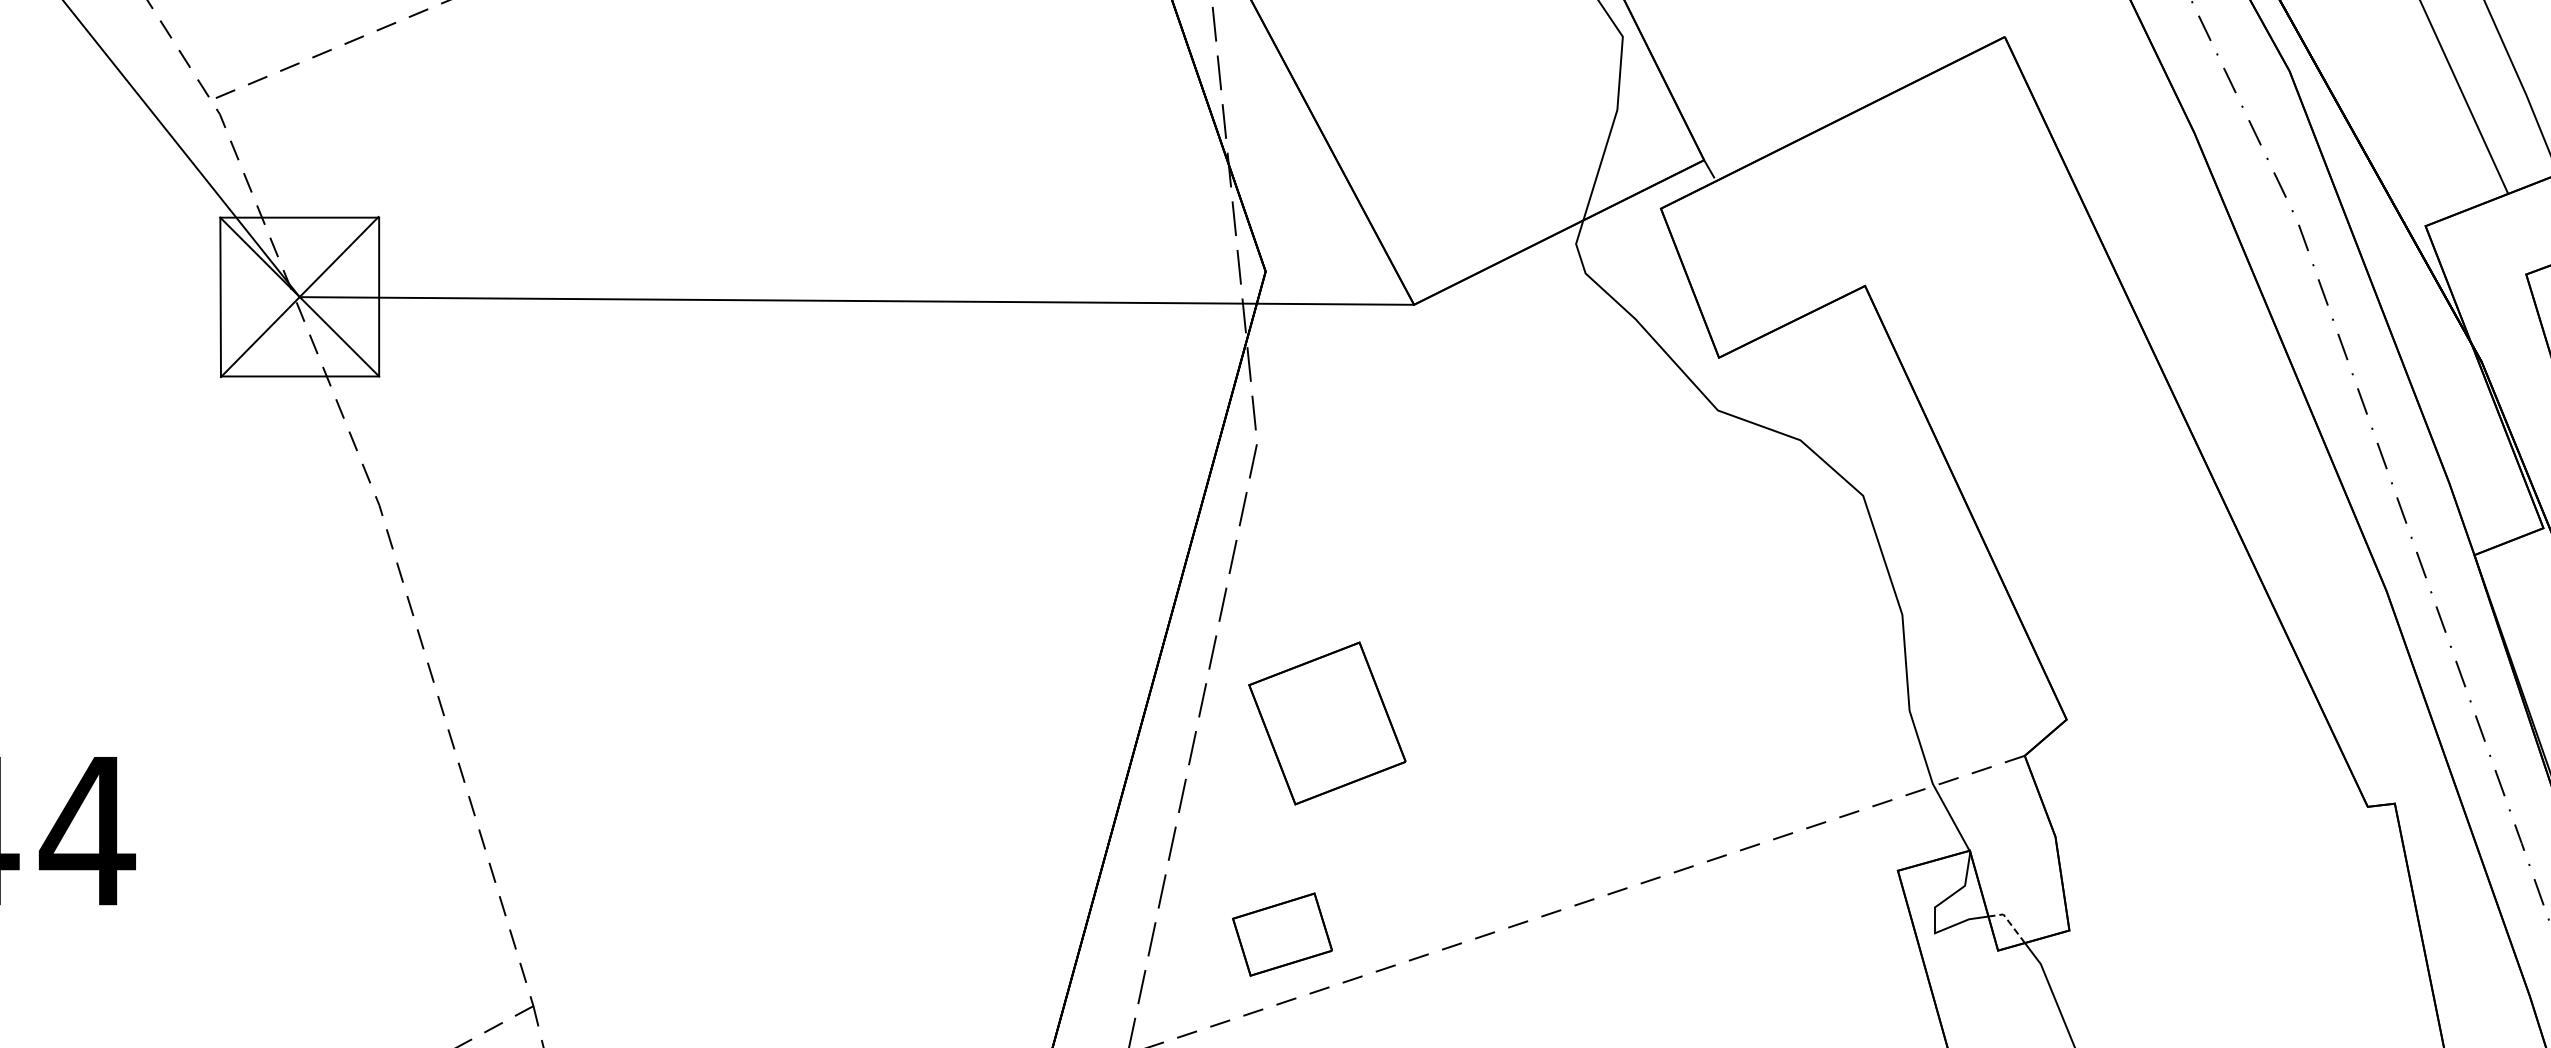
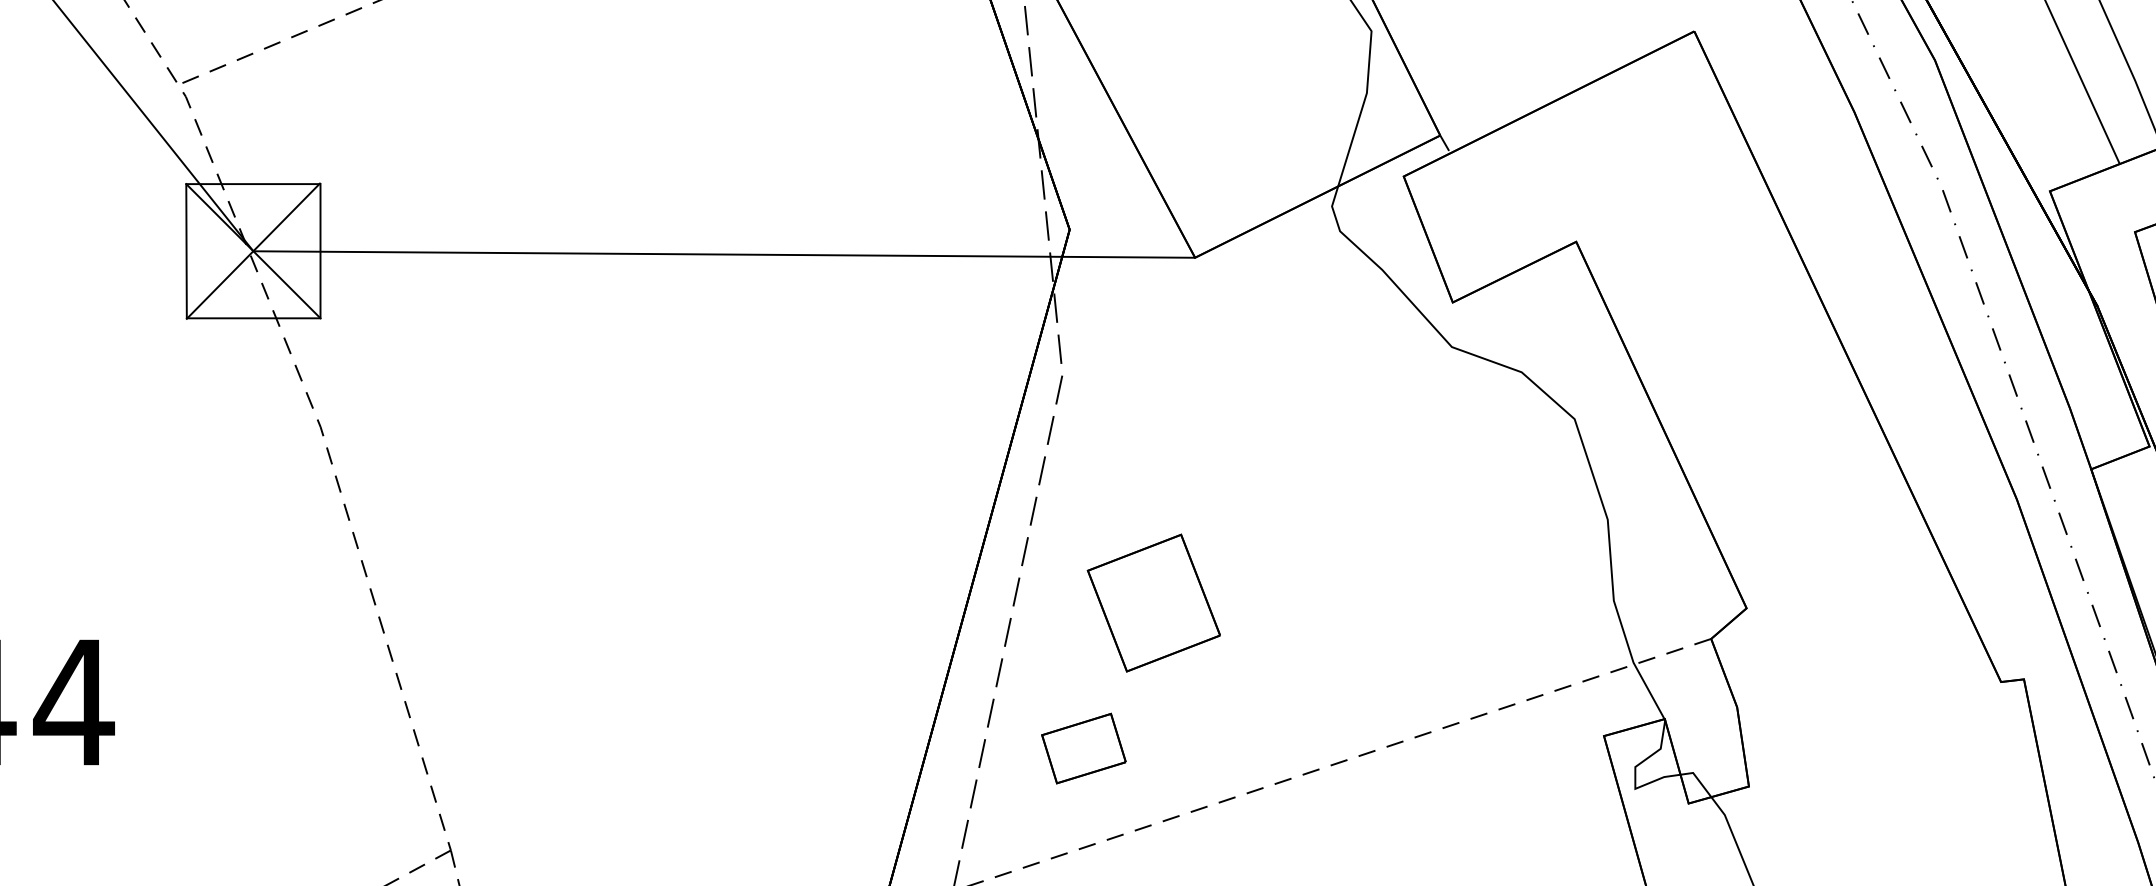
part: (1327, 723) -> (1154, 603), moved
line: (2009, 922) -> (1698, 779), dashed -> solid
part: (1282, 934) -> (1083, 748), moved

